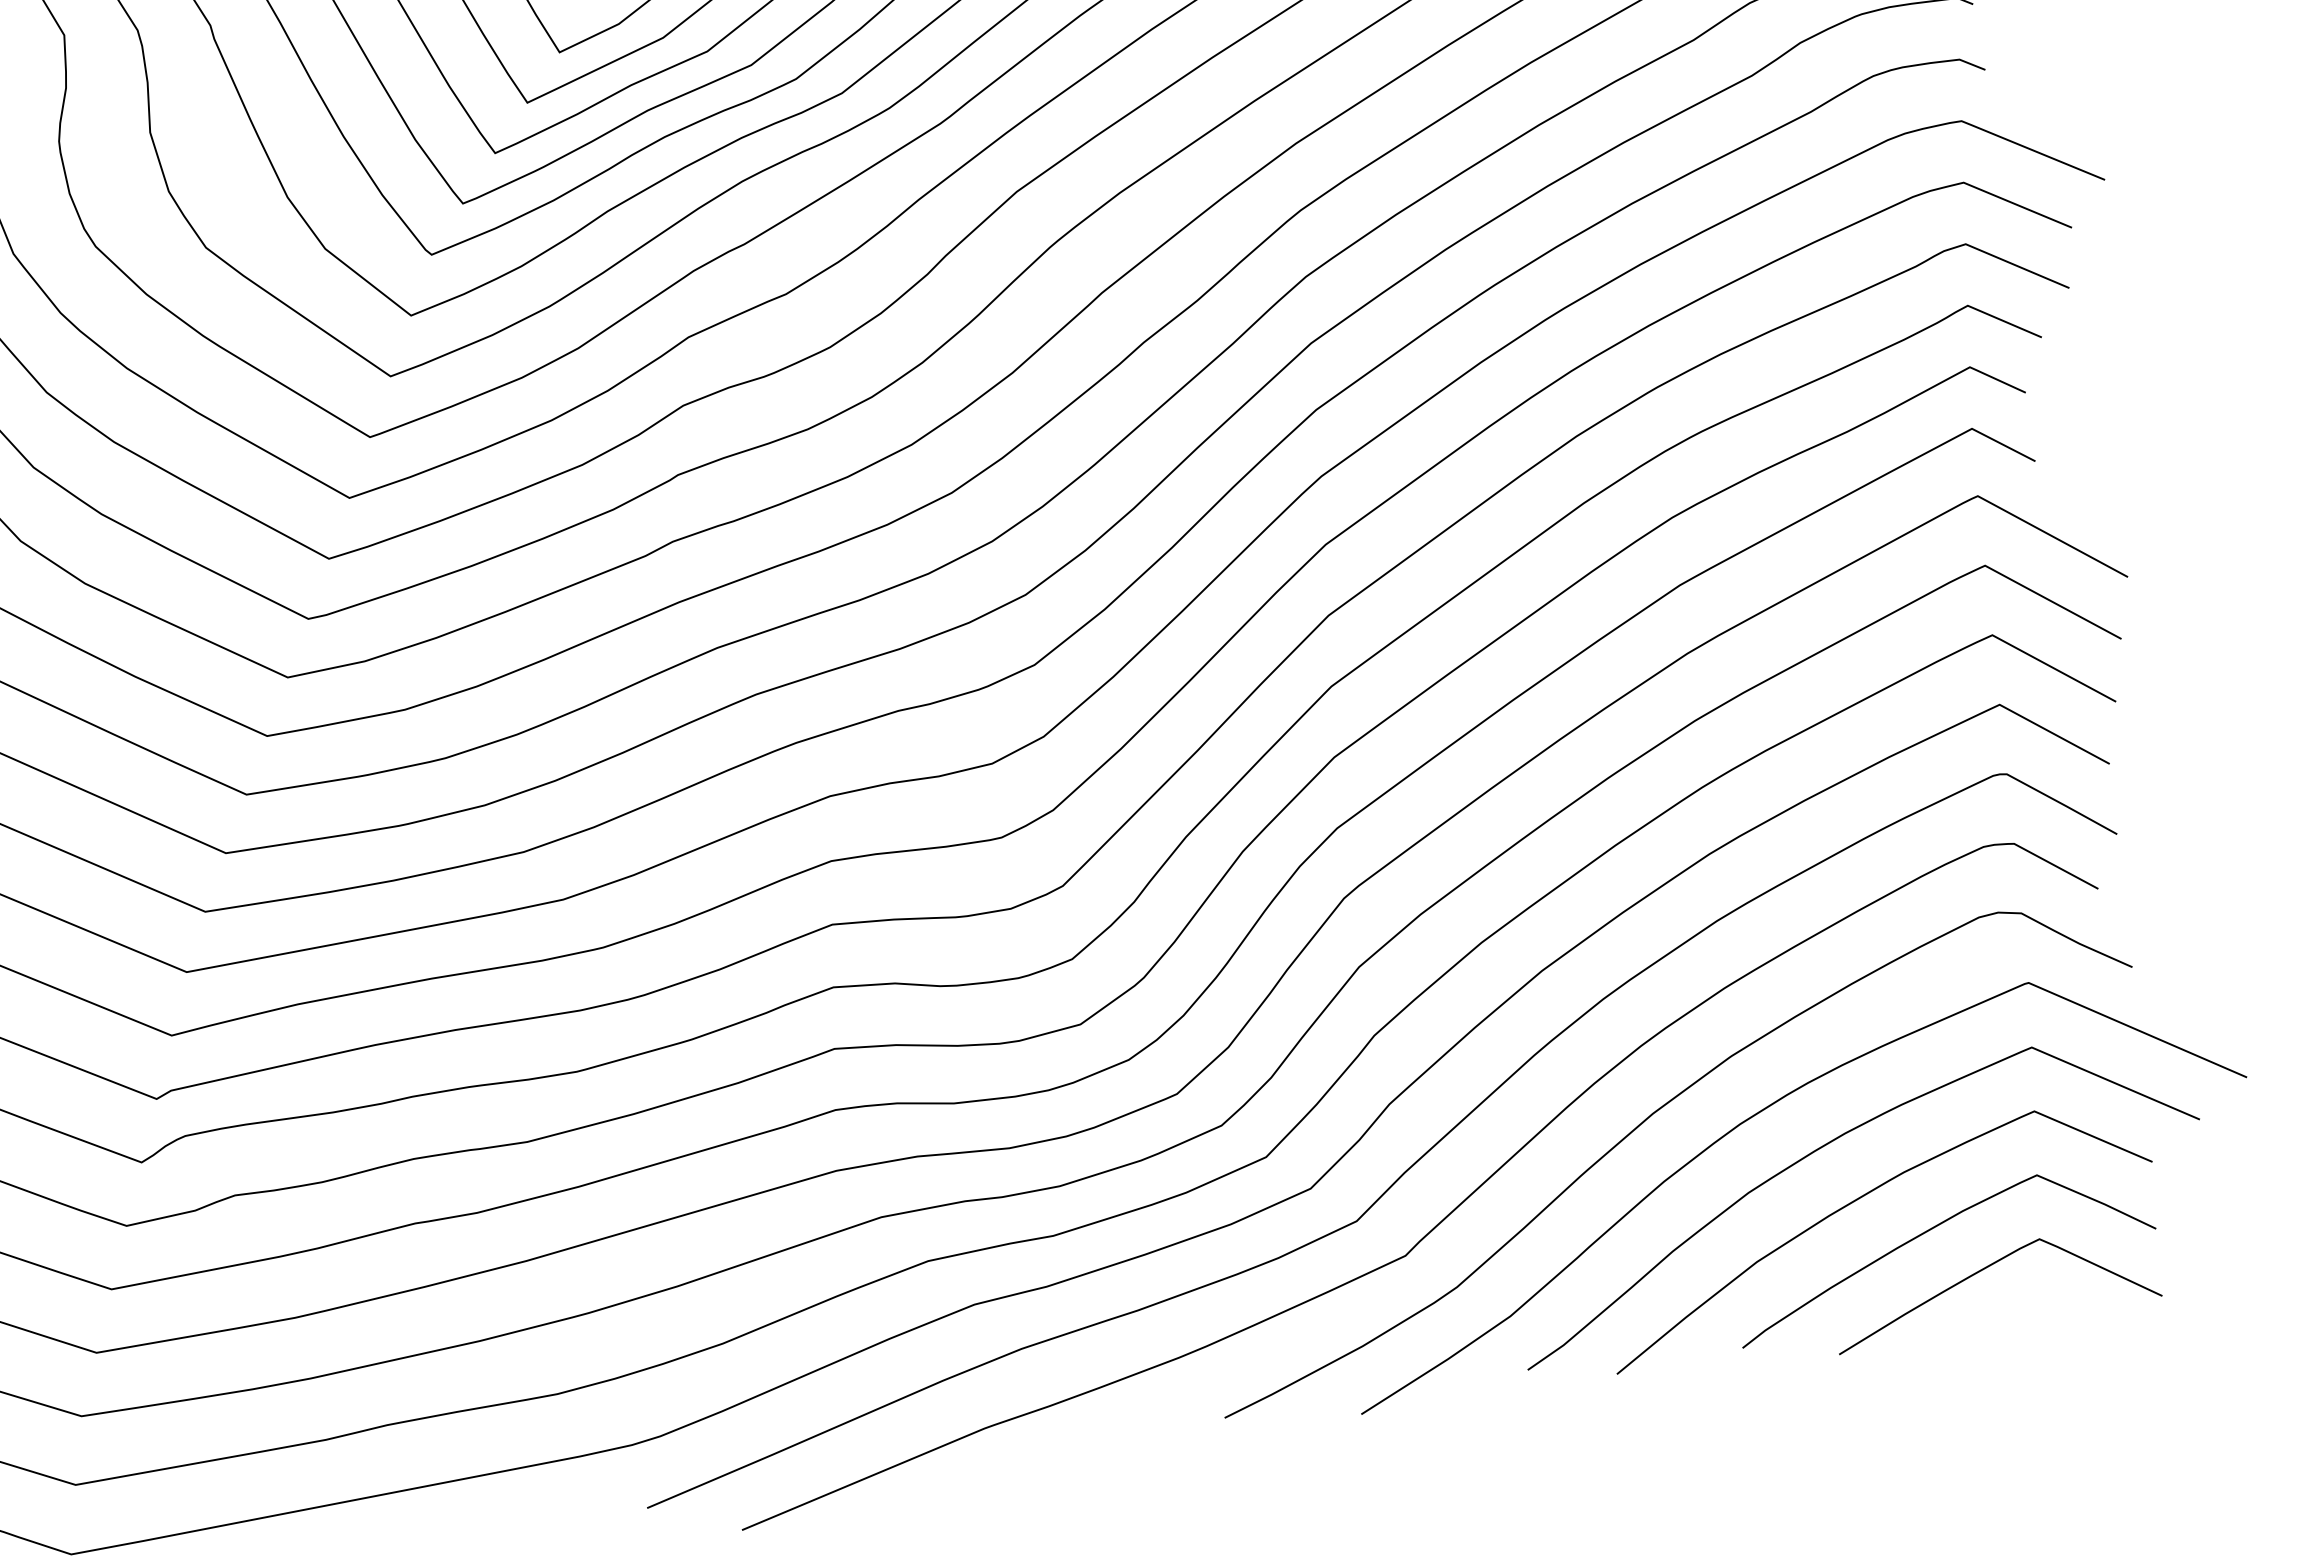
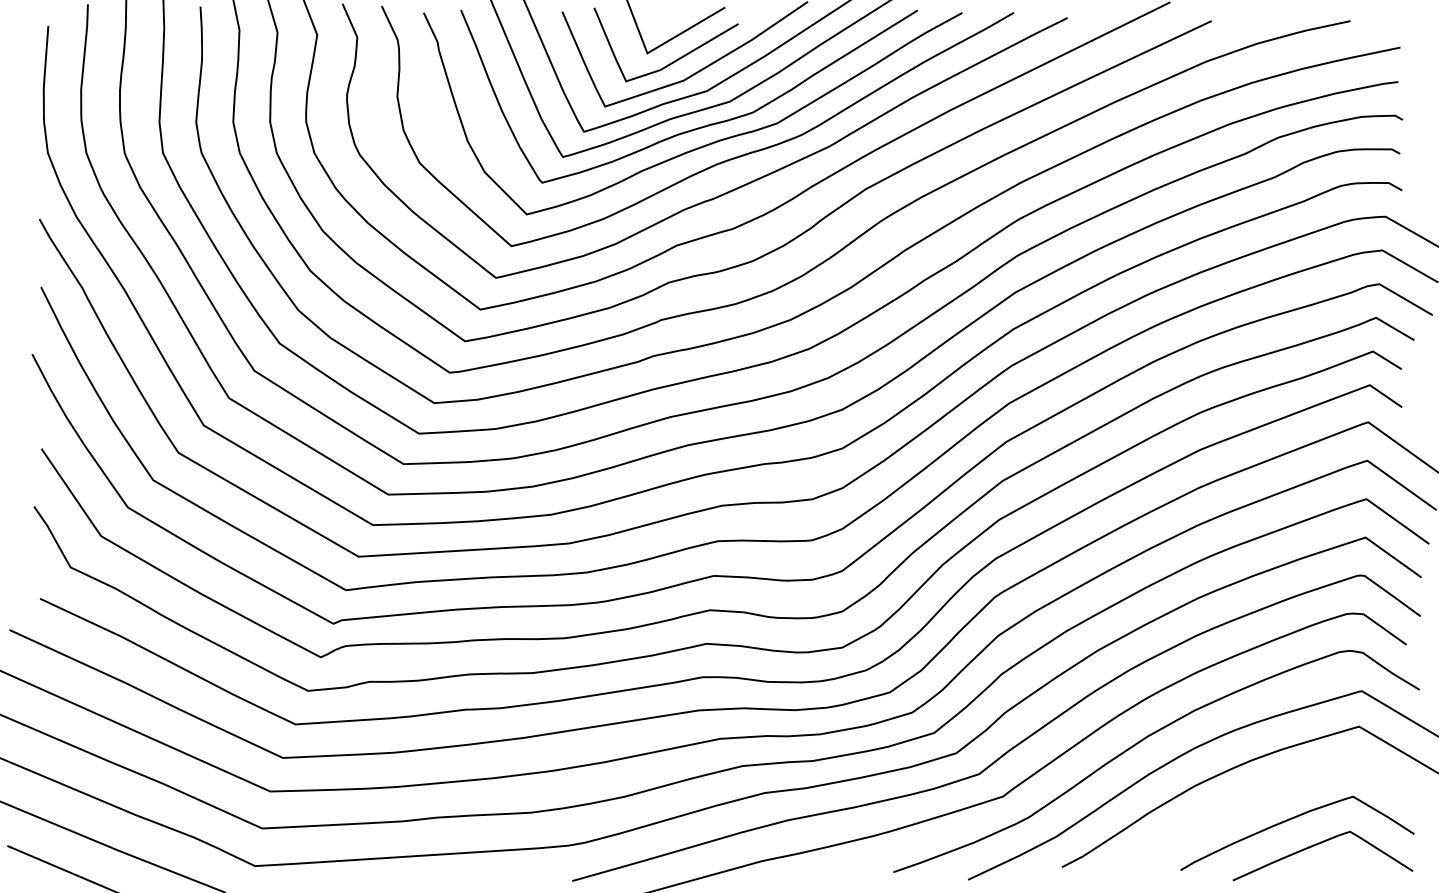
curve: (1857, 1201) -> (1253, 798), removed

